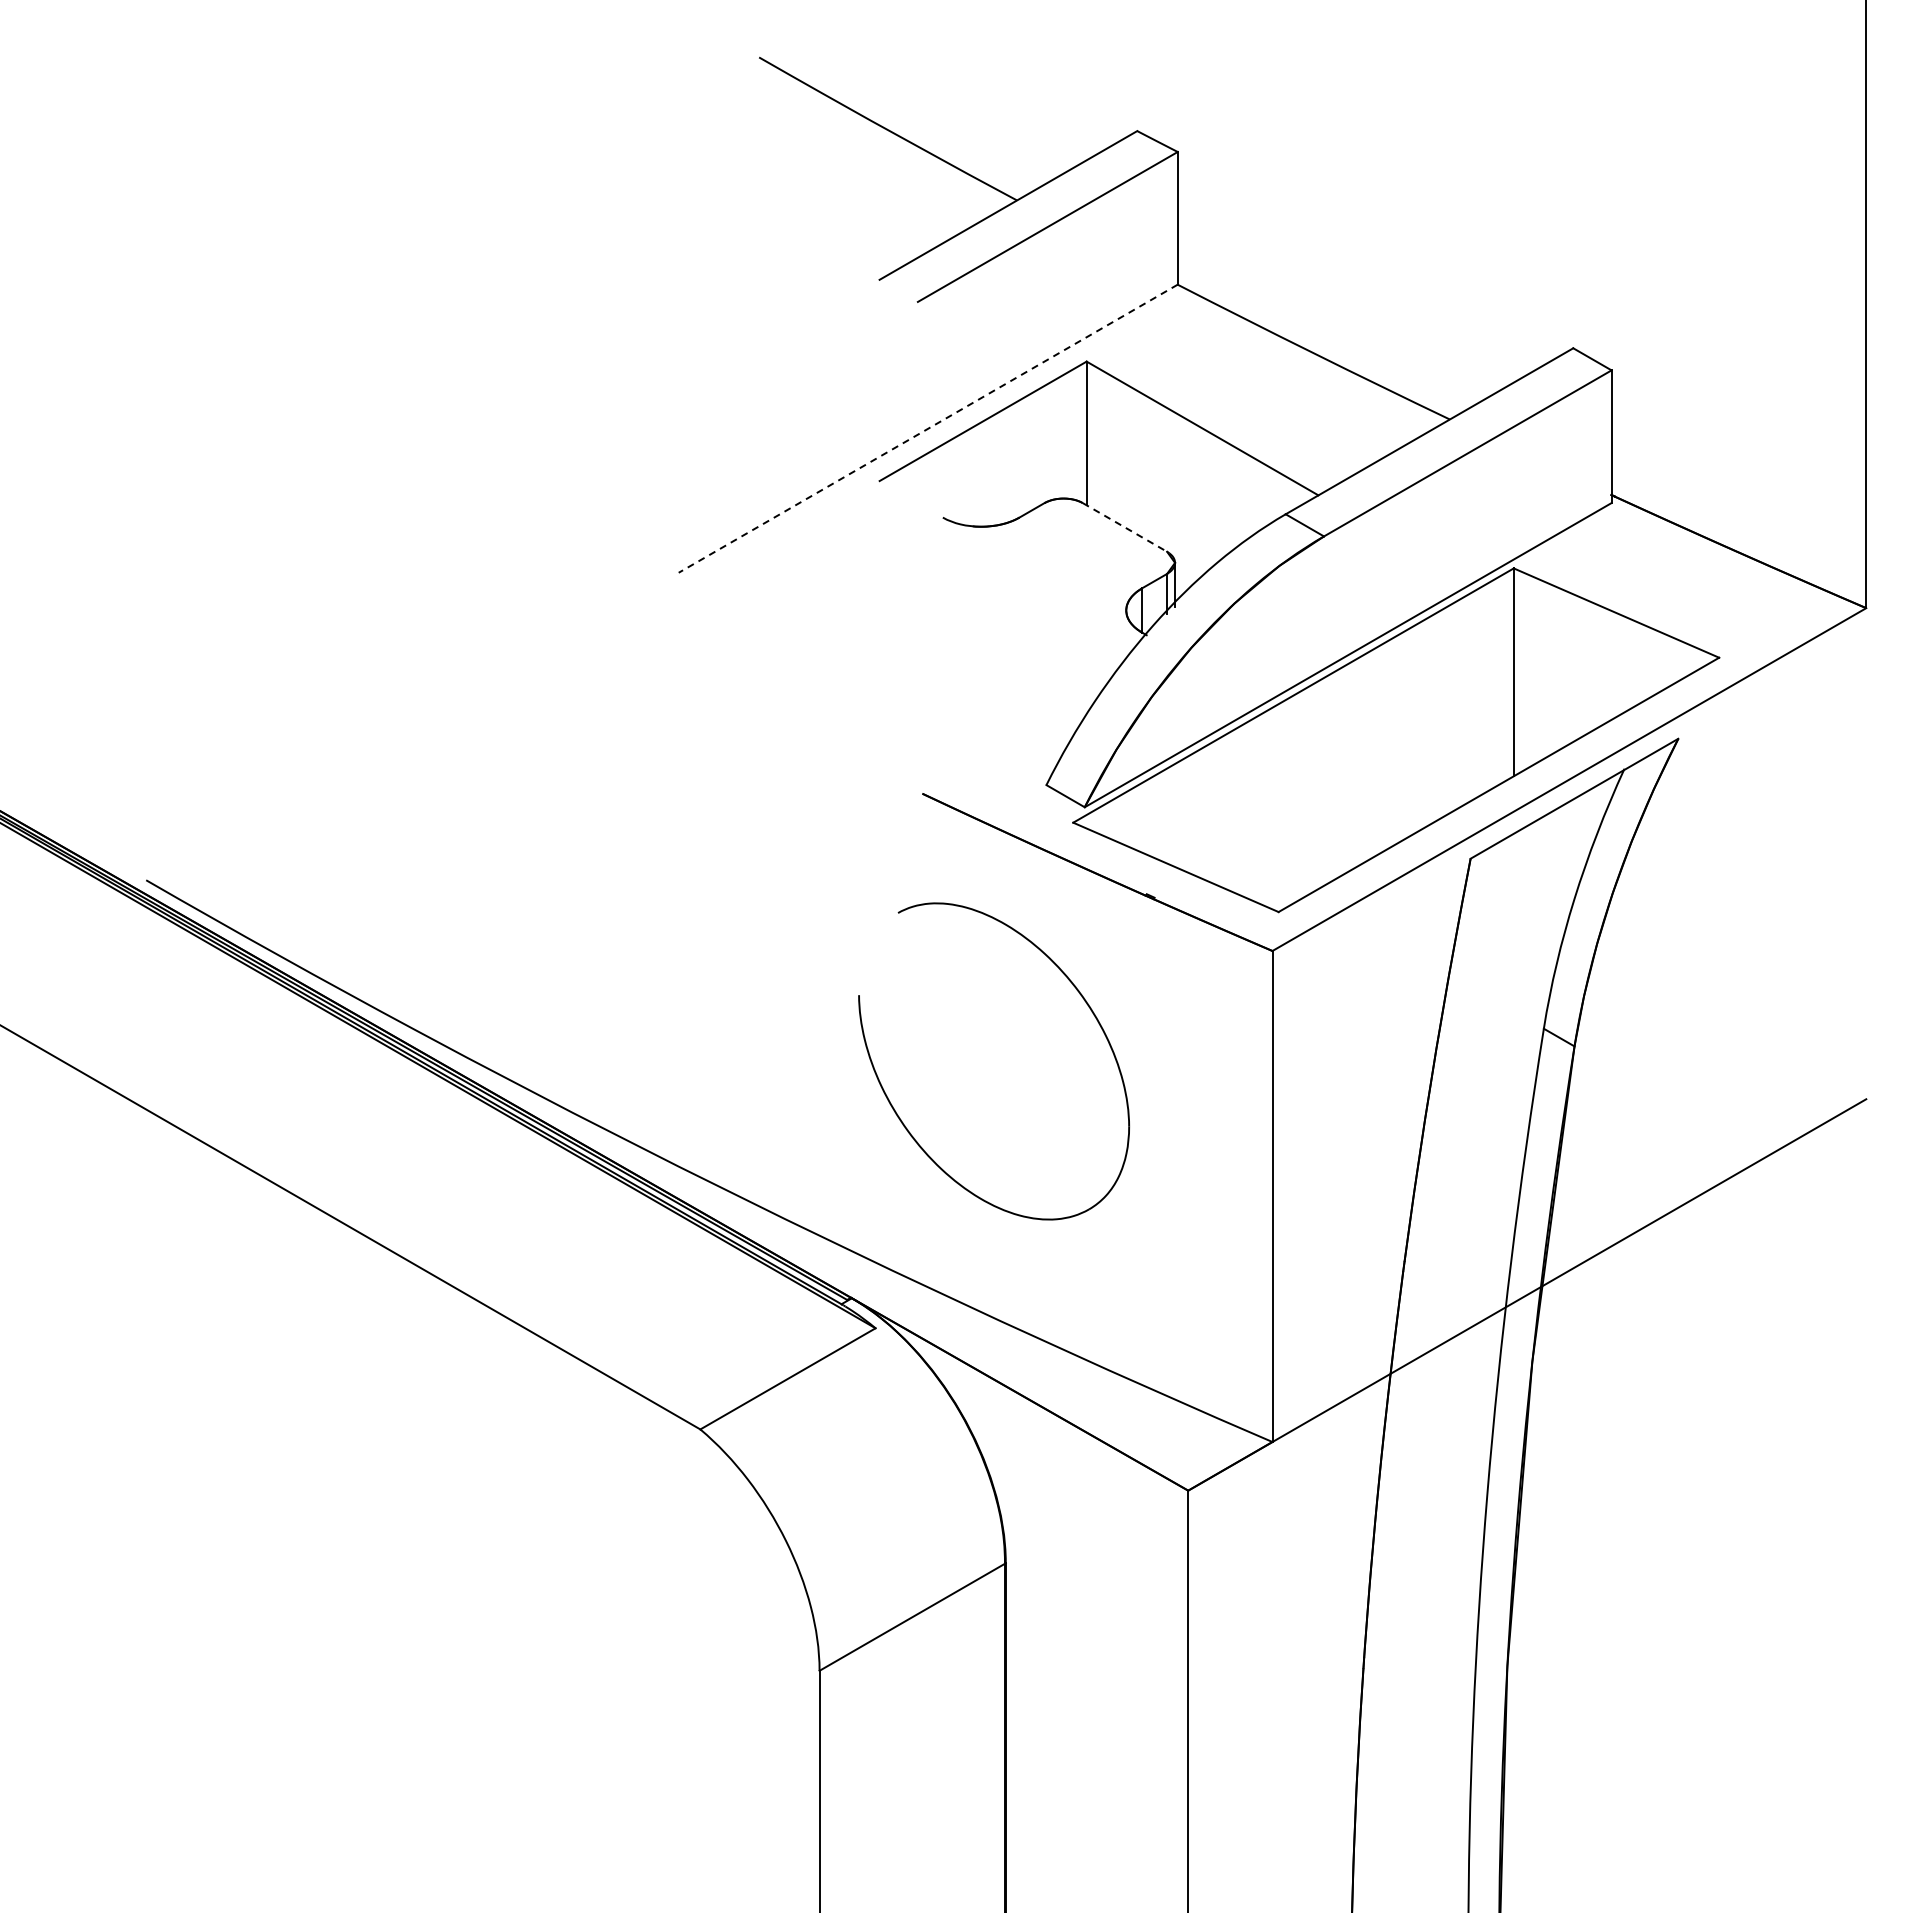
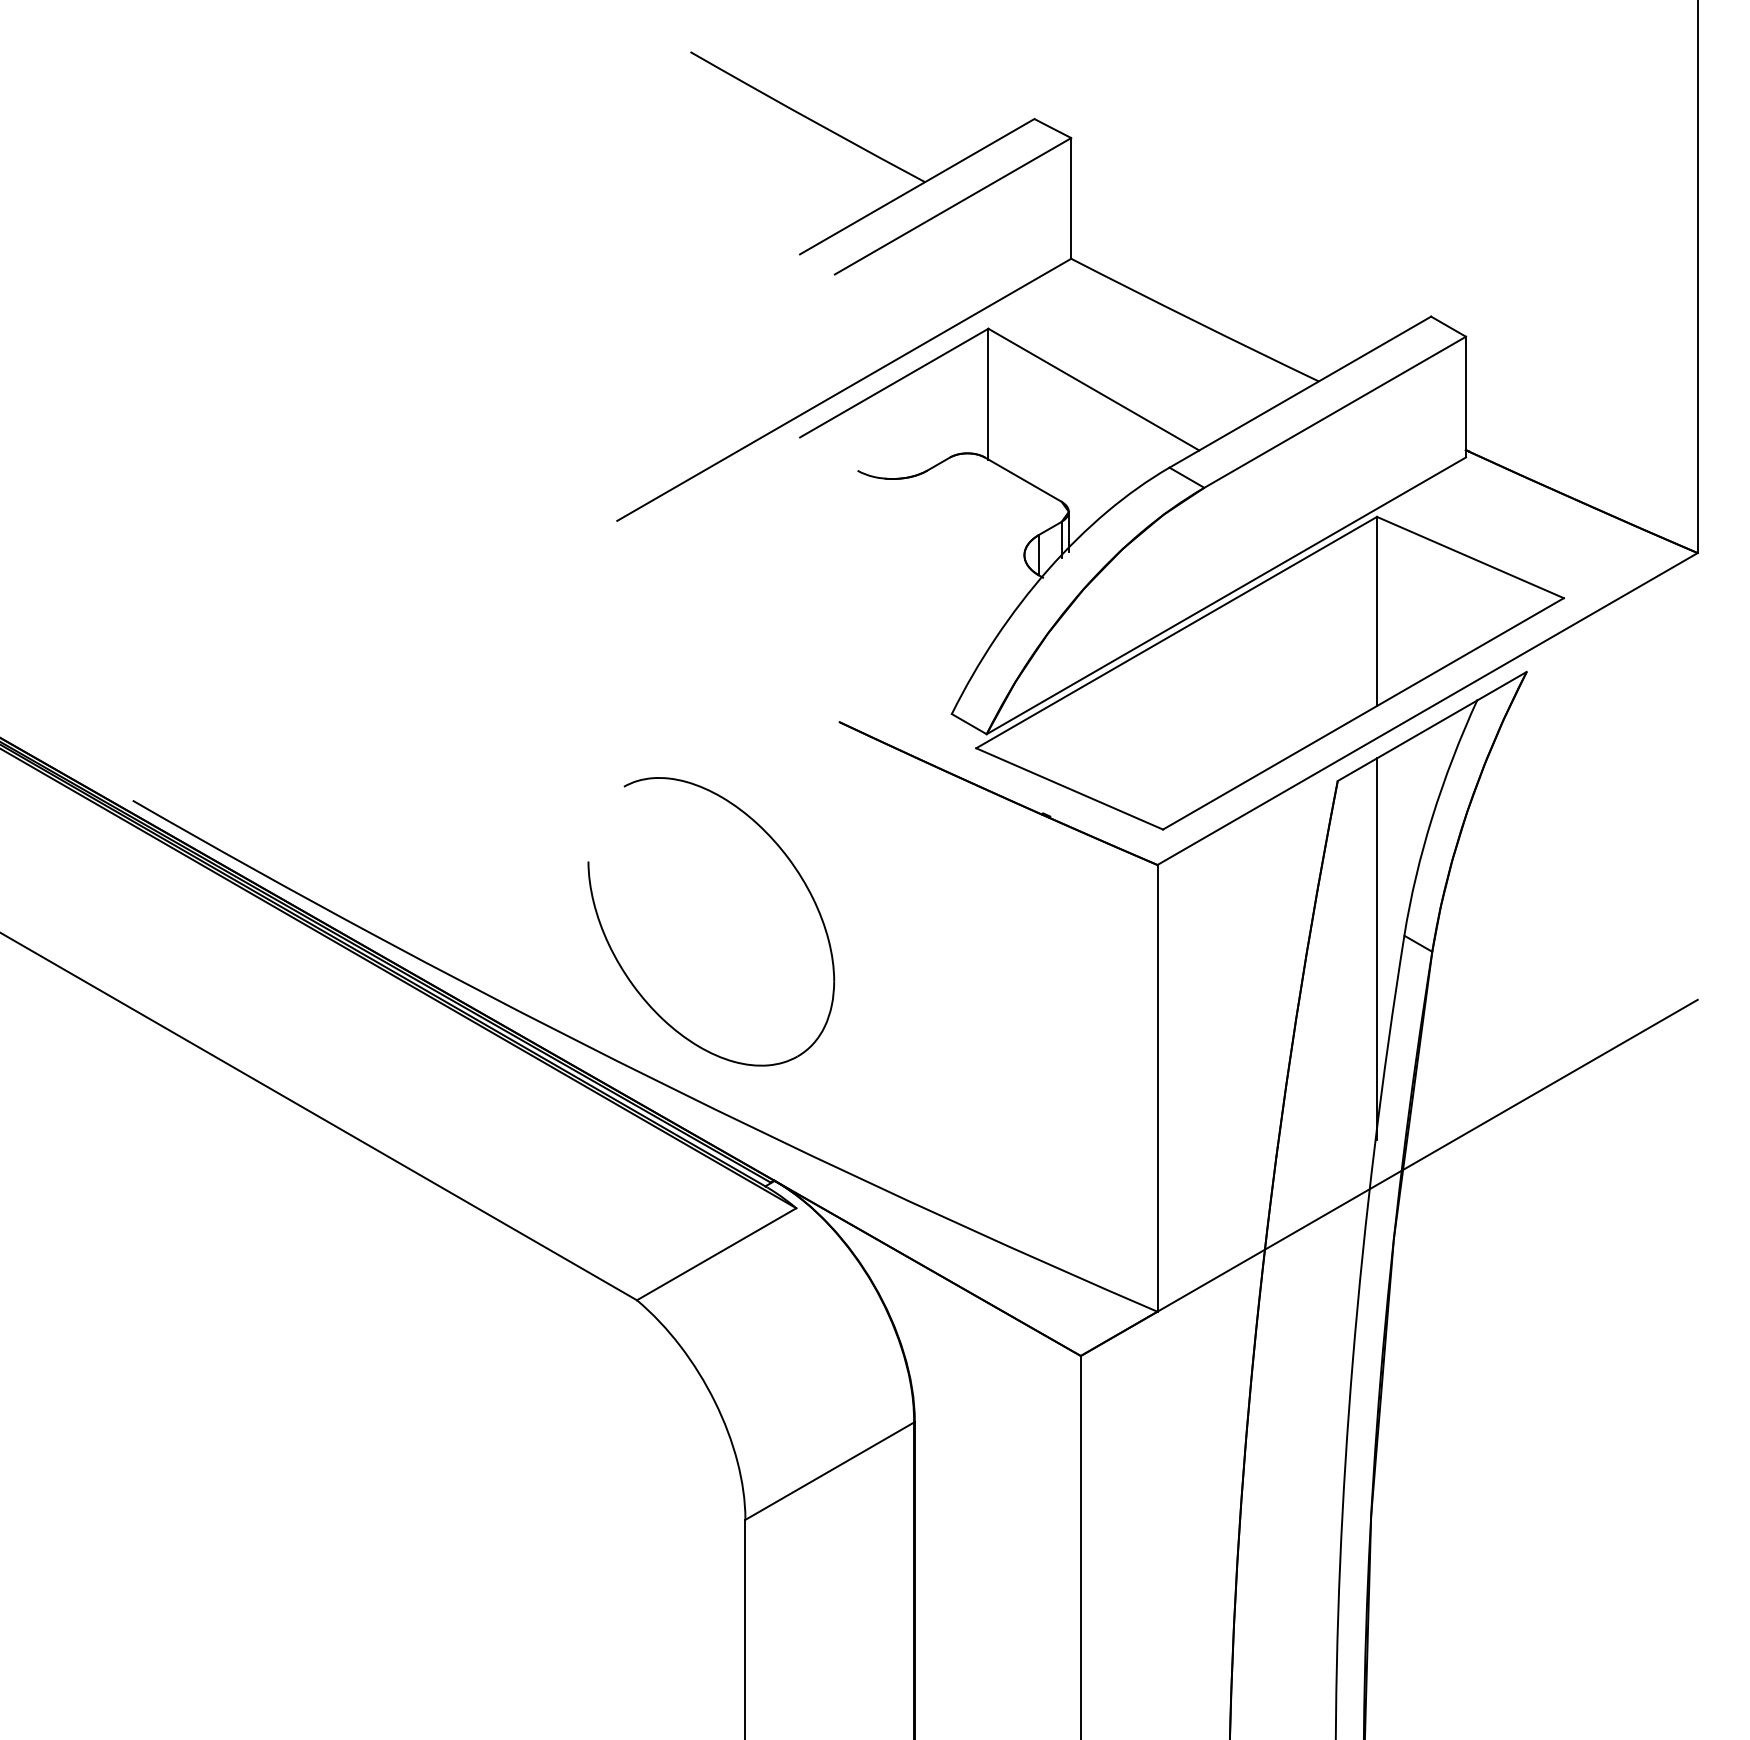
line: (927, 428) -> (843, 389), dashed -> solid
line: (1124, 527) -> (1022, 479), dashed -> solid
line: (1513, 1043) -> (1376, 949), added
part: (903, 1122) -> (628, 977), moved

